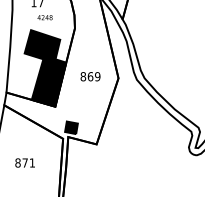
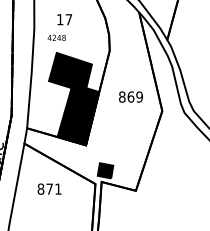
text: (44, 17) -> (56, 37), moved
text: (90, 76) -> (130, 96), moved
text: (24, 162) -> (48, 188), moved

